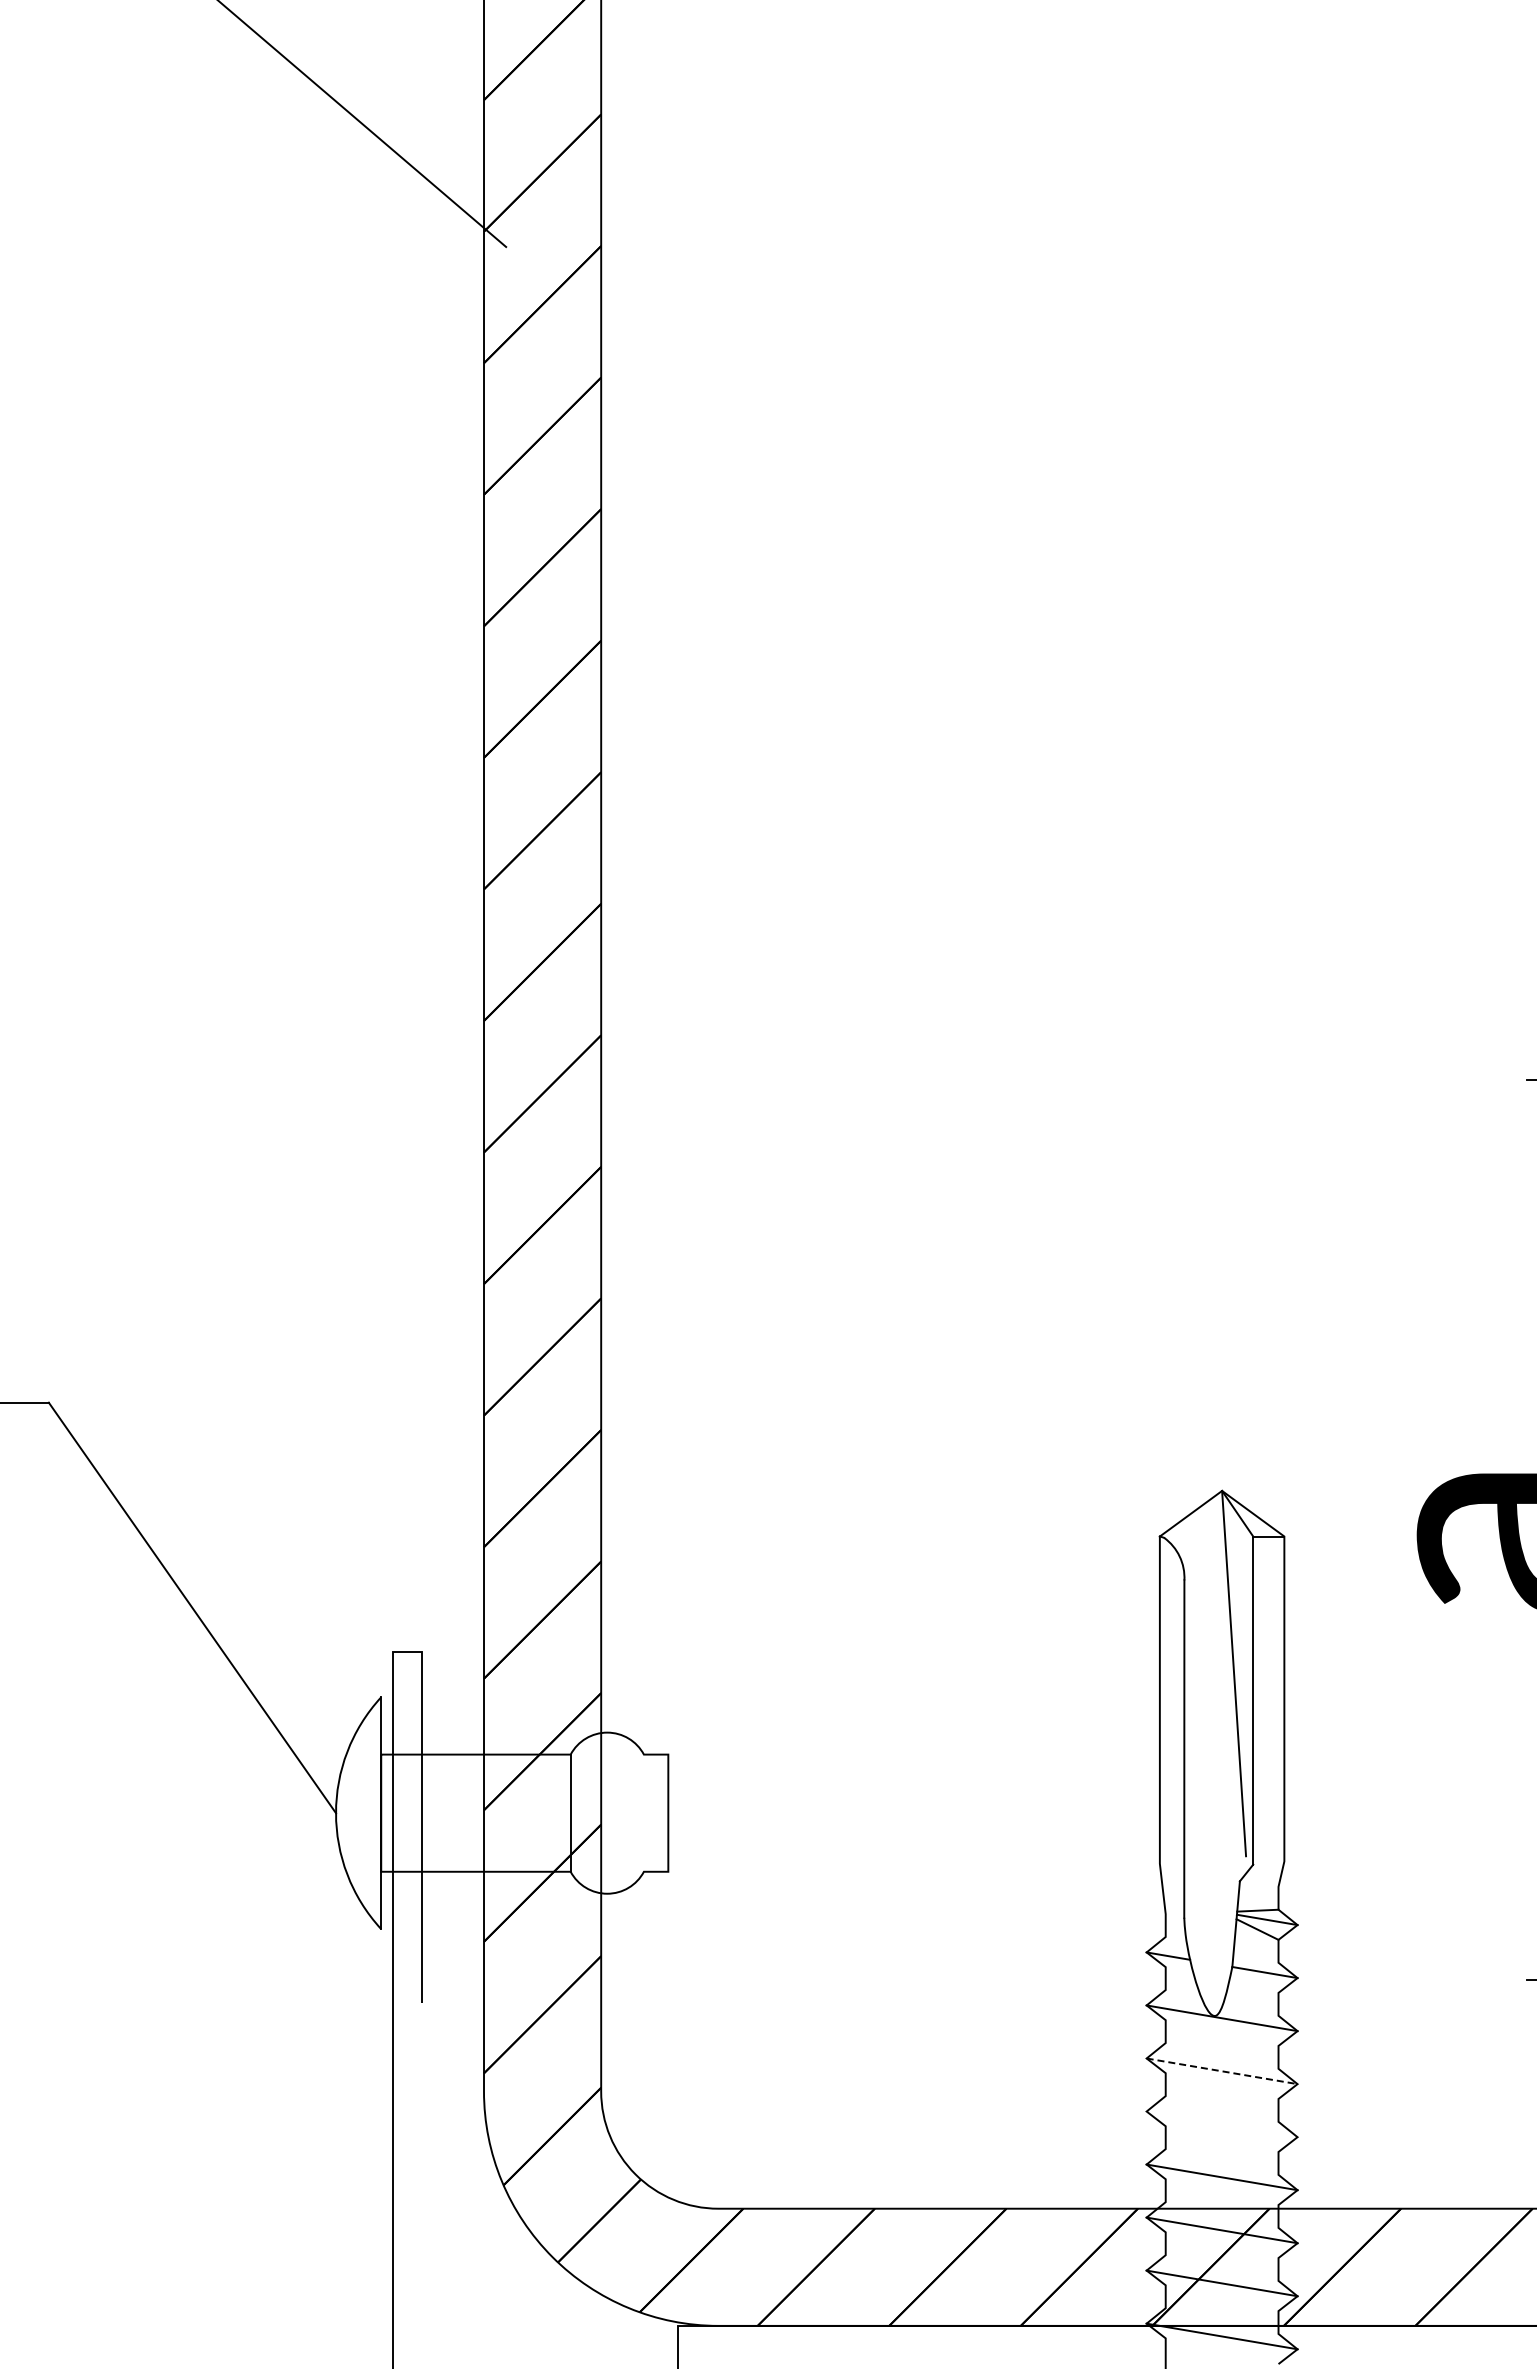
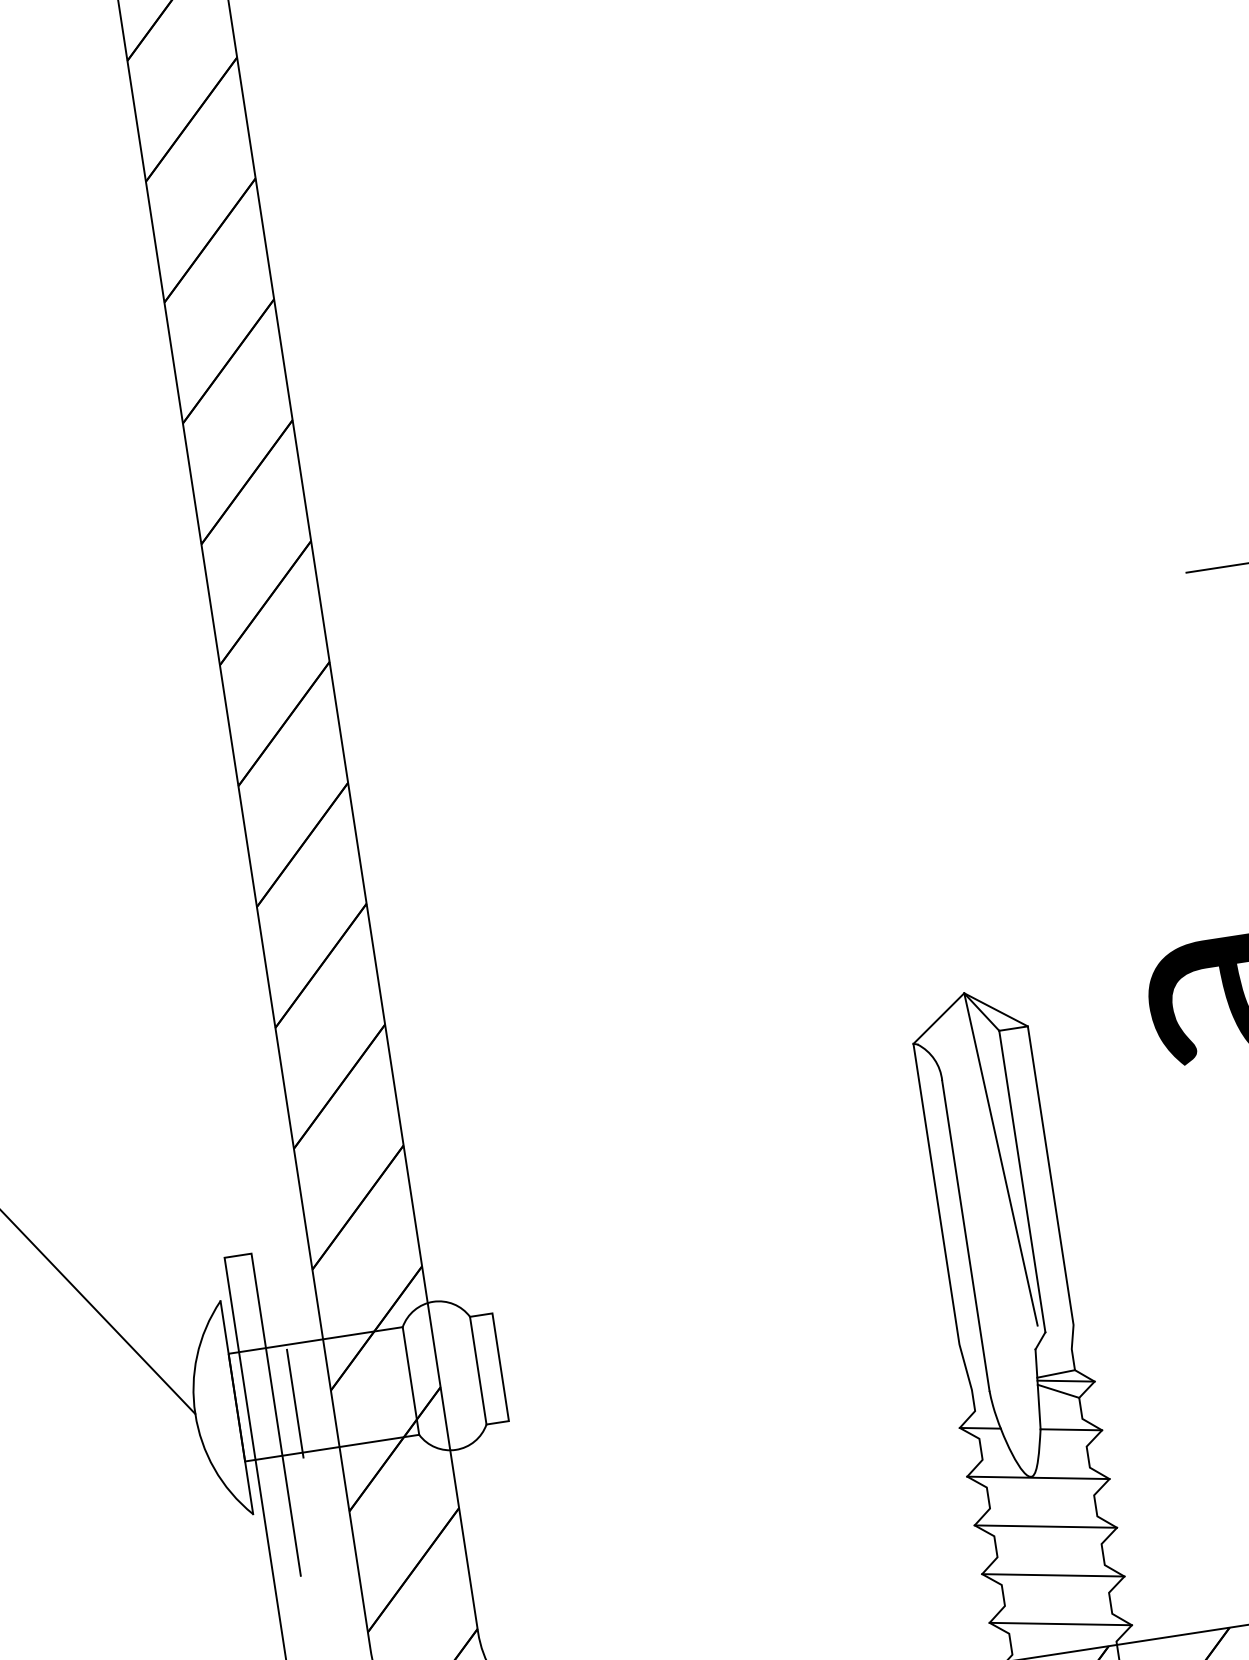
line: (643, 1812) -> (477, 1370), added
line: (443, 1818) -> (294, 1403), added
line: (1222, 2071) -> (1046, 1526), dashed -> solid
line: (1221, 2124) -> (1052, 1575), added

